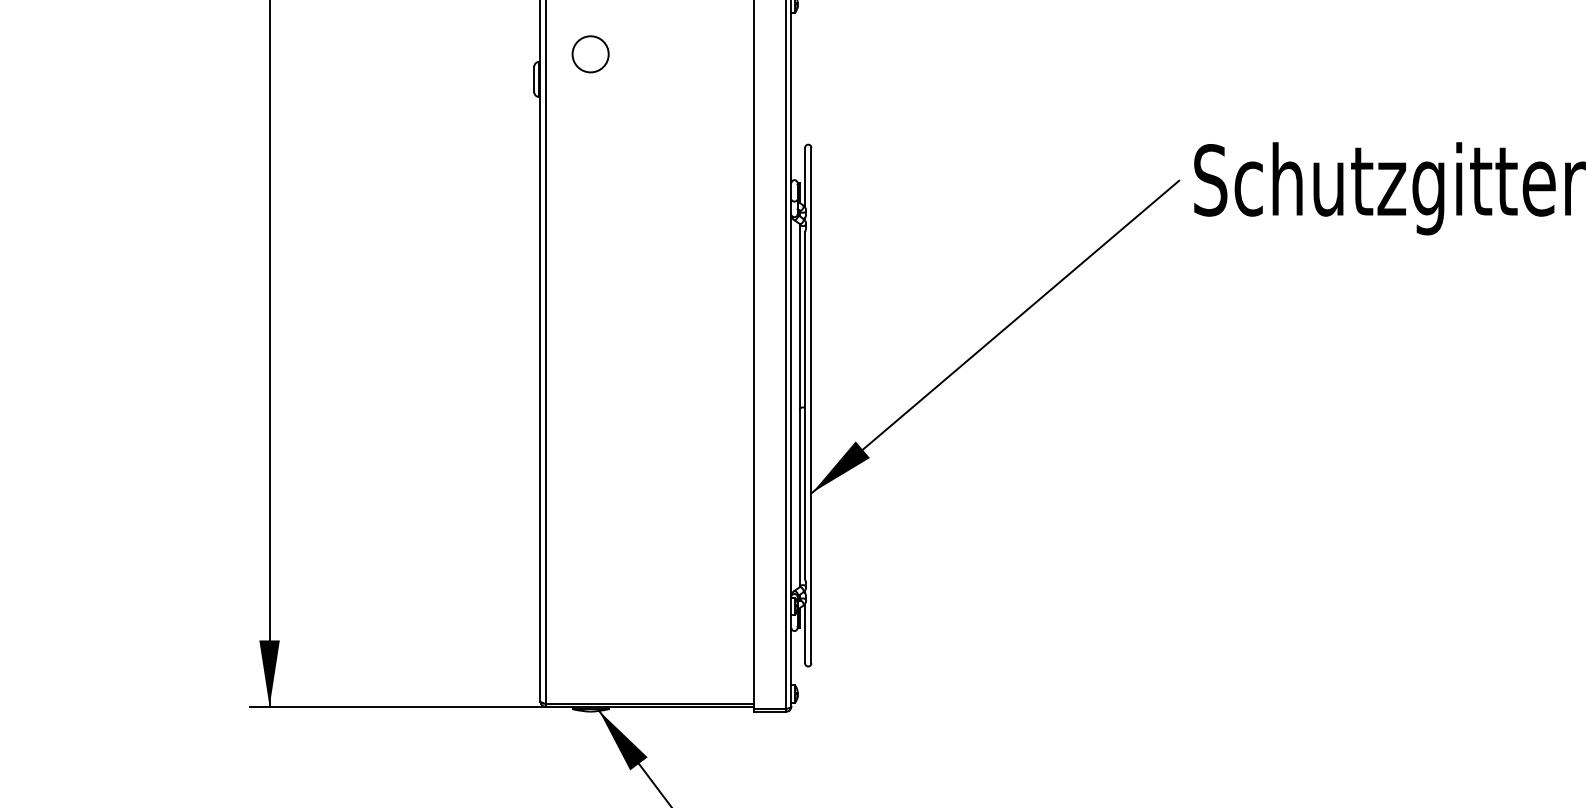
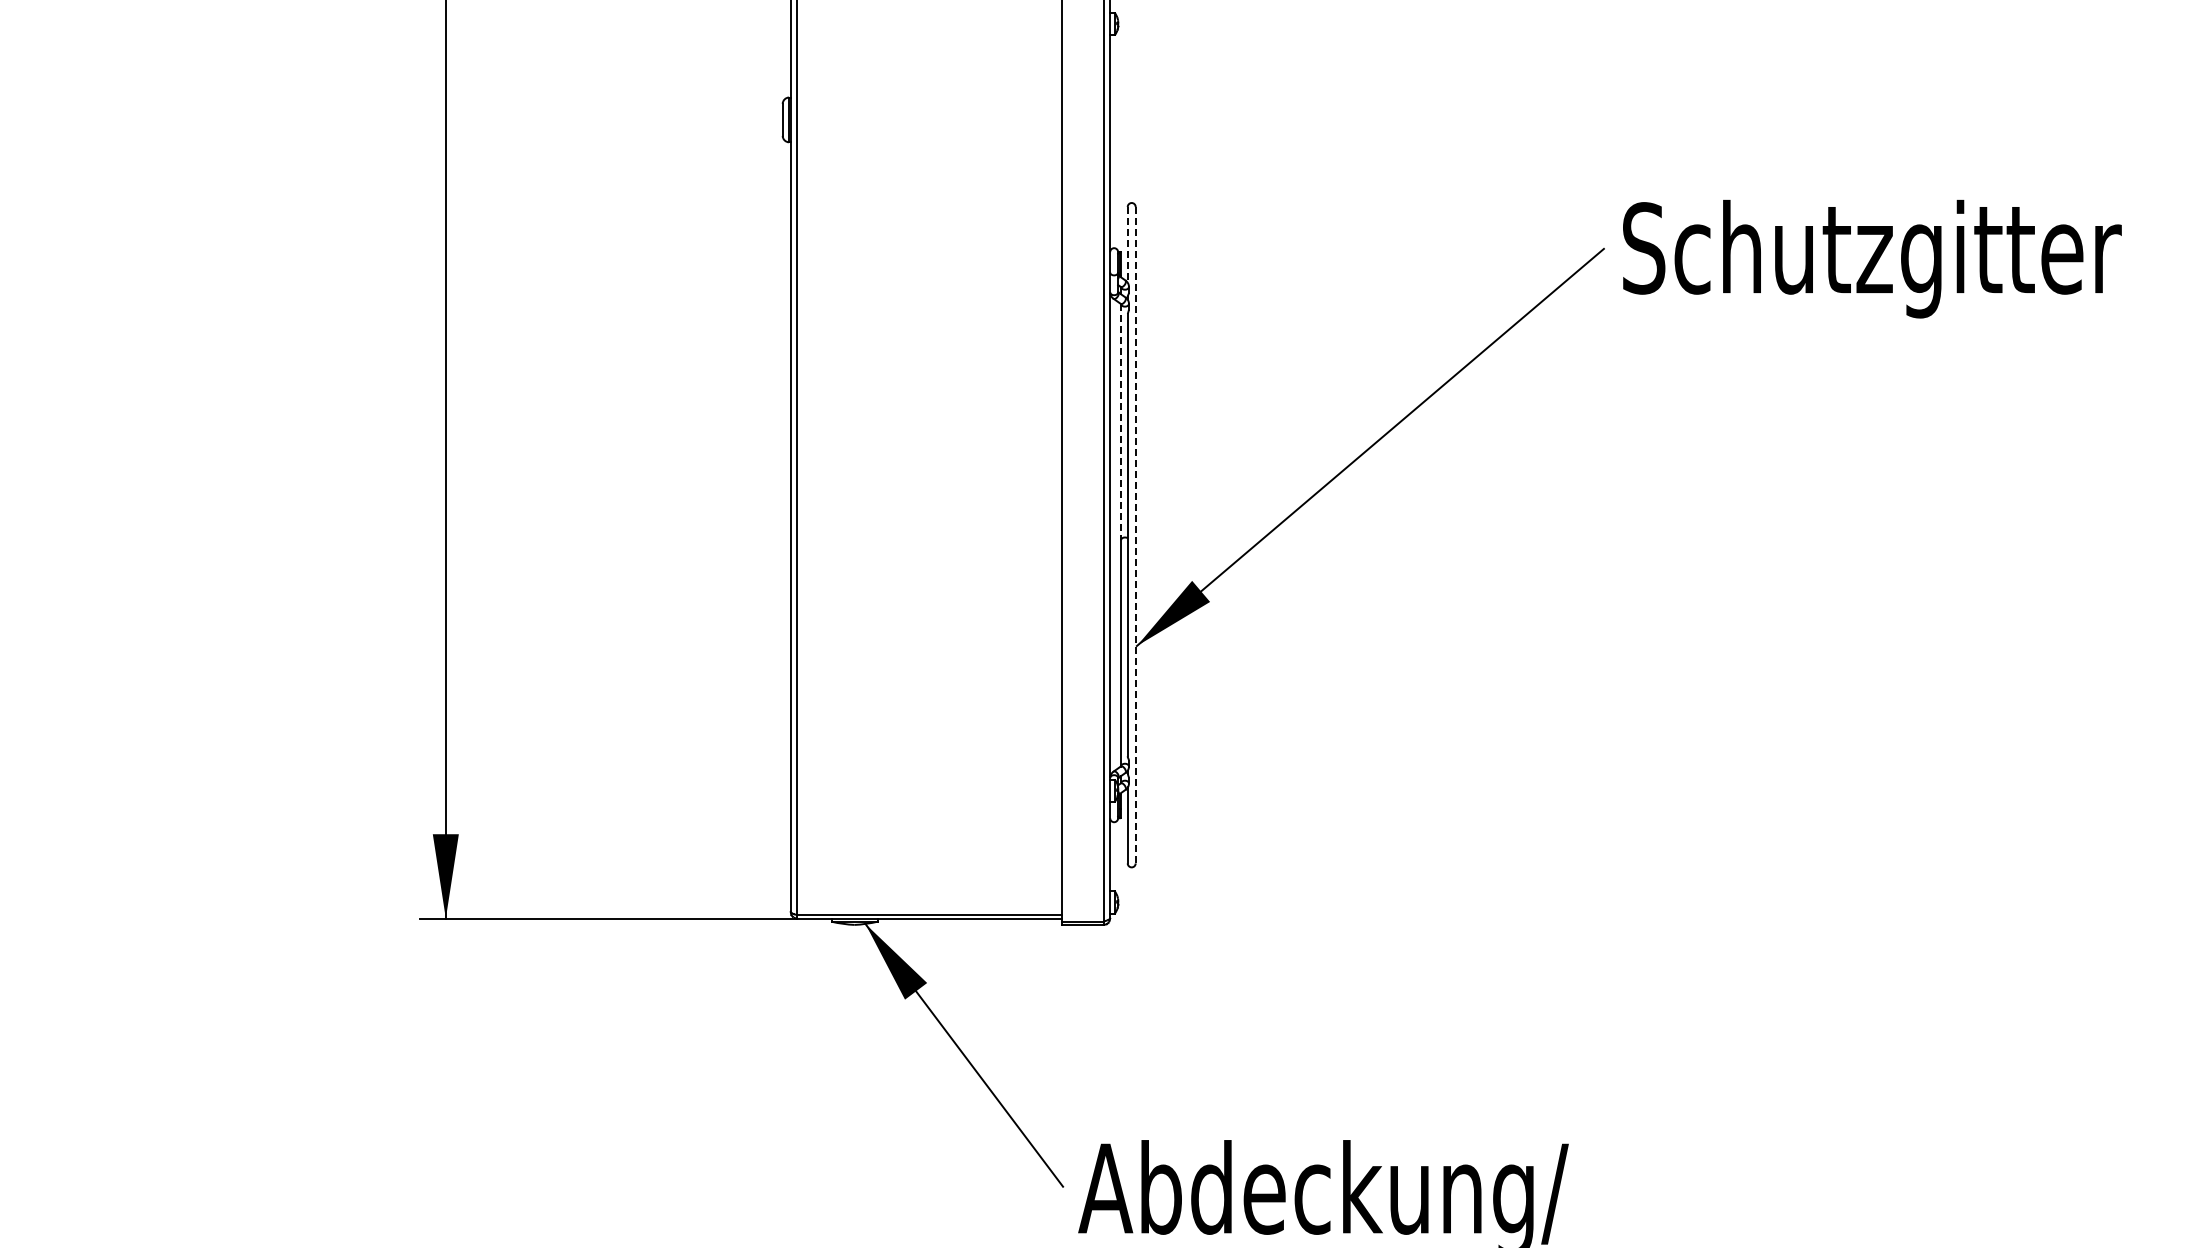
circle: (590, 53) -> (854, 87), removed
line: (804, 177) -> (1127, 244), solid -> dashed
line: (800, 317) -> (1121, 422), solid -> dashed
line: (811, 405) -> (1135, 534), solid -> dashed

